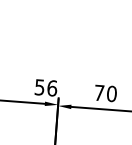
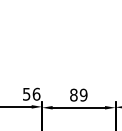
text: (105, 92) -> (78, 94), 70 -> 89

